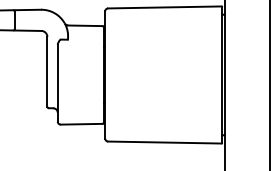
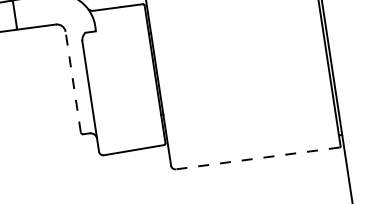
line: (47, 71) -> (73, 81), solid -> dashed
line: (164, 142) -> (257, 158), solid -> dashed

